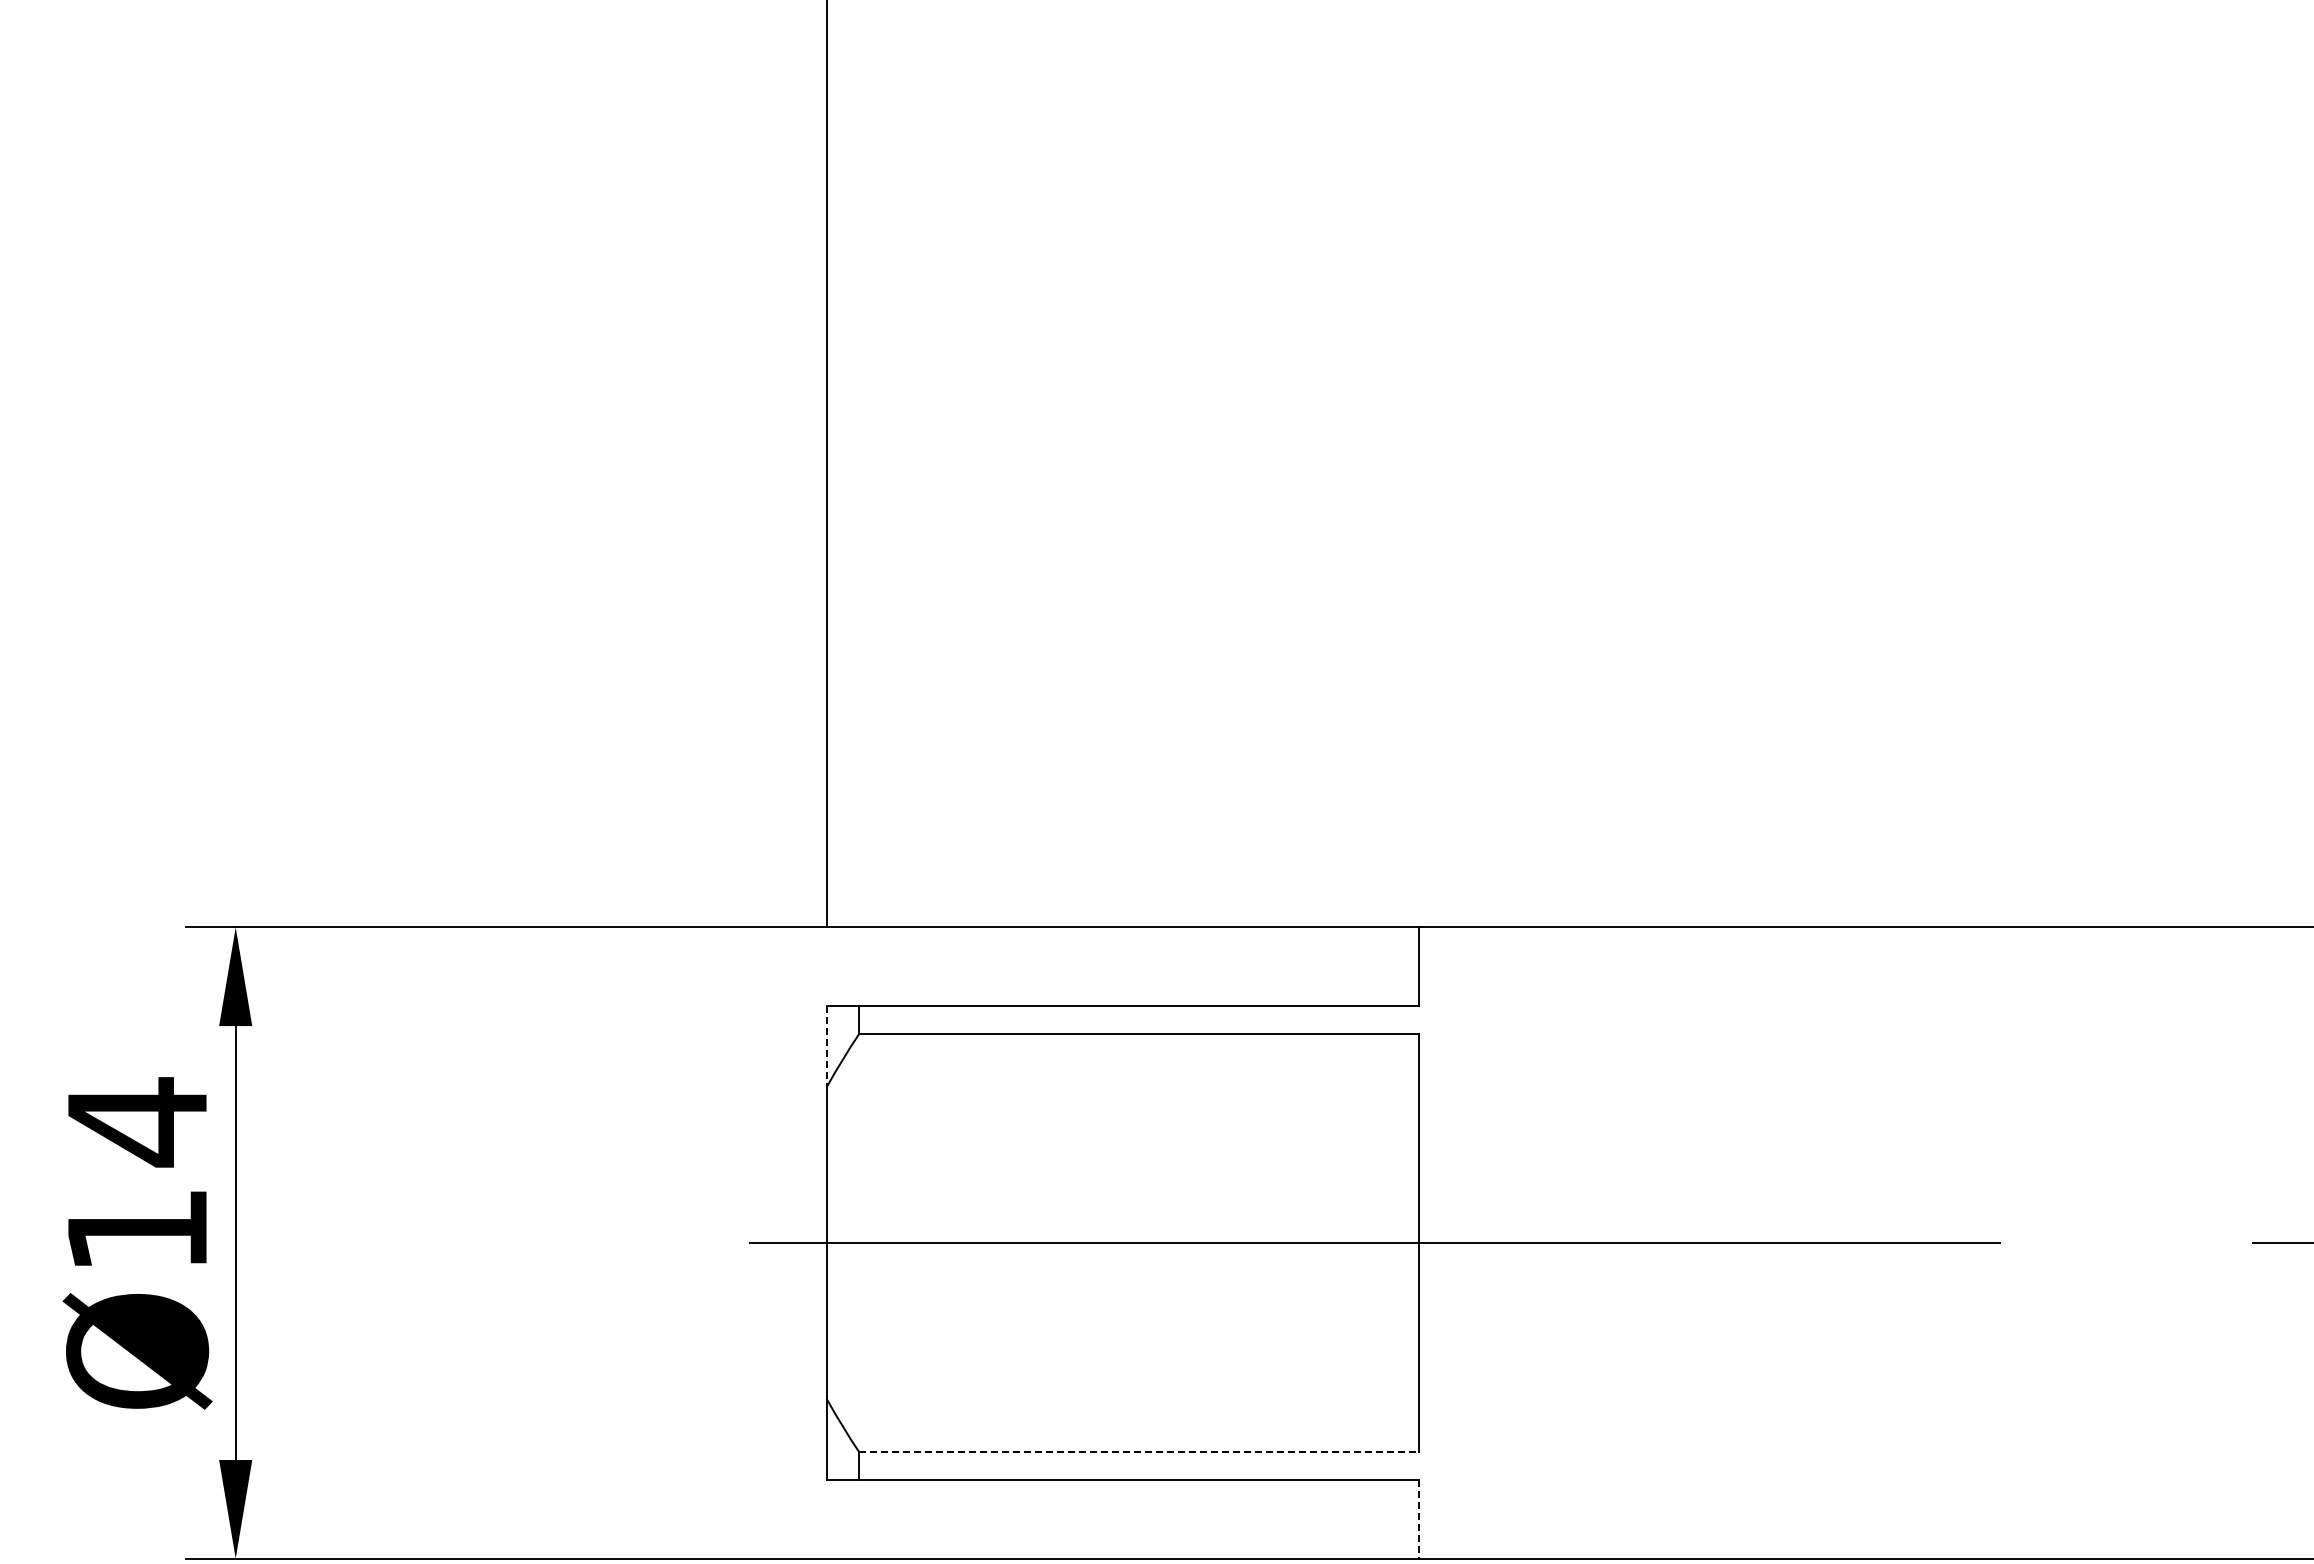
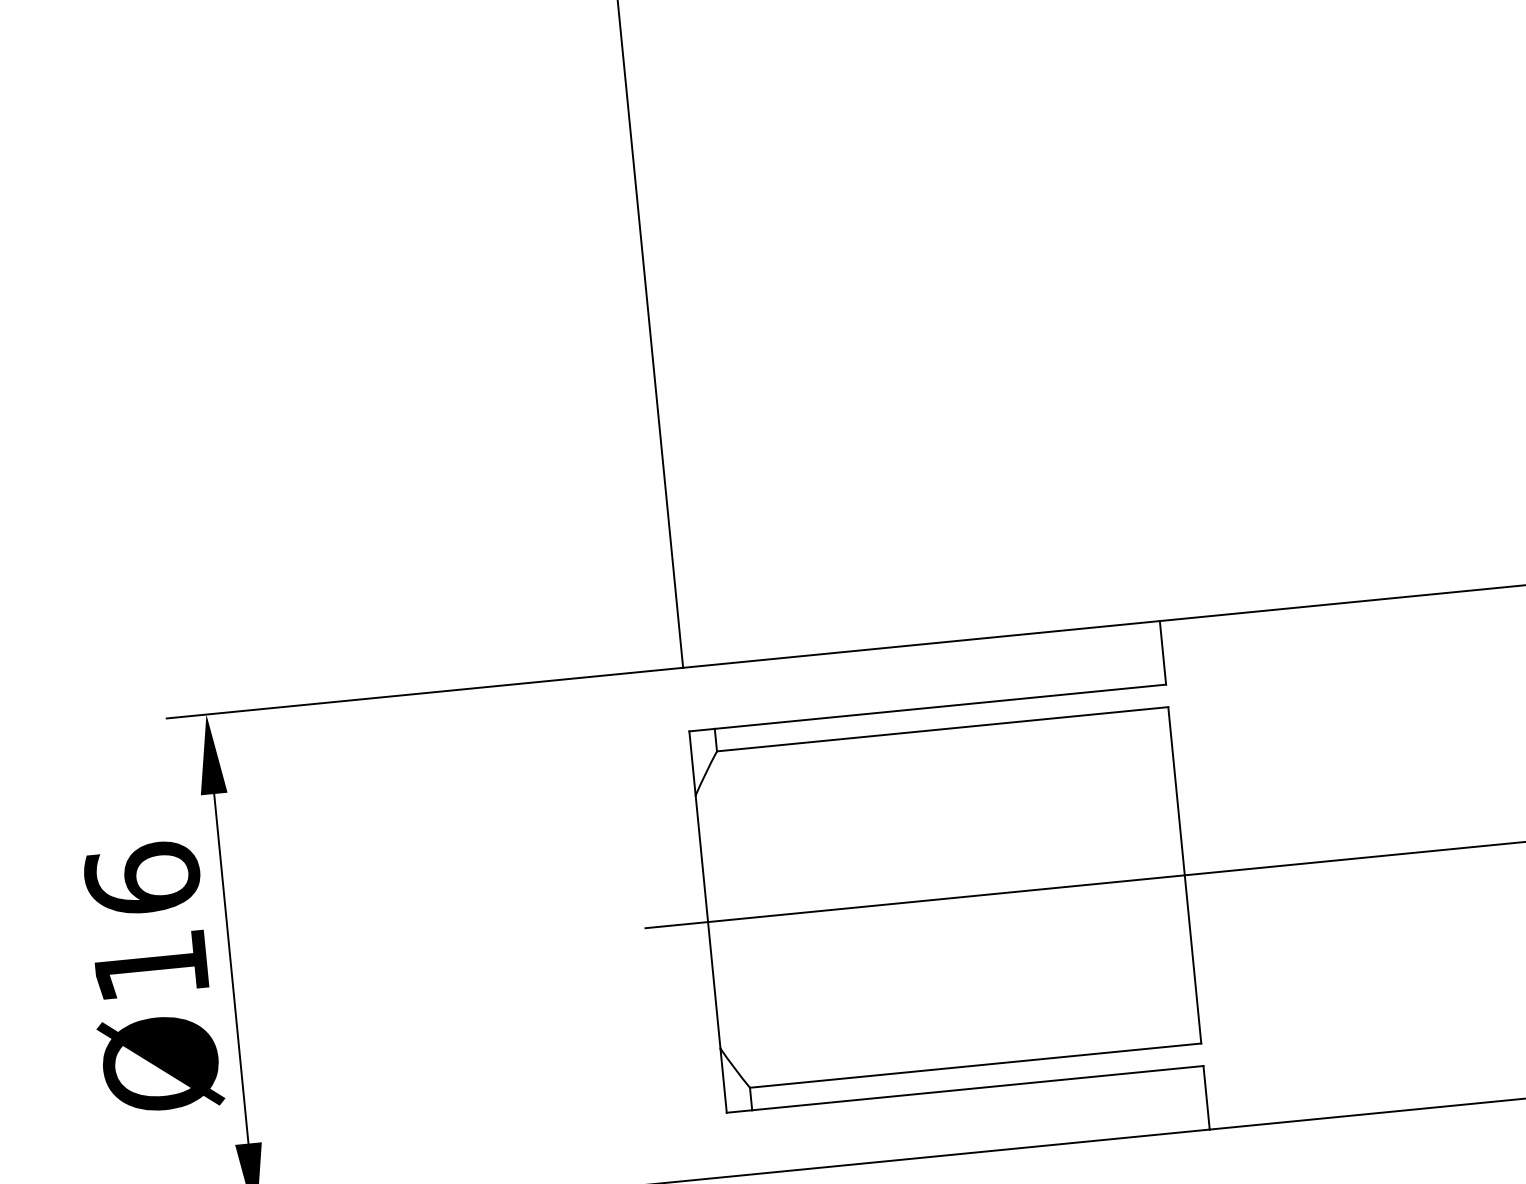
line: (827, 1046) -> (692, 763), dashed -> solid
text: (137, 1122) -> (142, 879), Ø14 -> Ø16
line: (1139, 1451) -> (975, 1065), dashed -> solid
line: (1419, 1519) -> (1206, 1098), dashed -> solid

